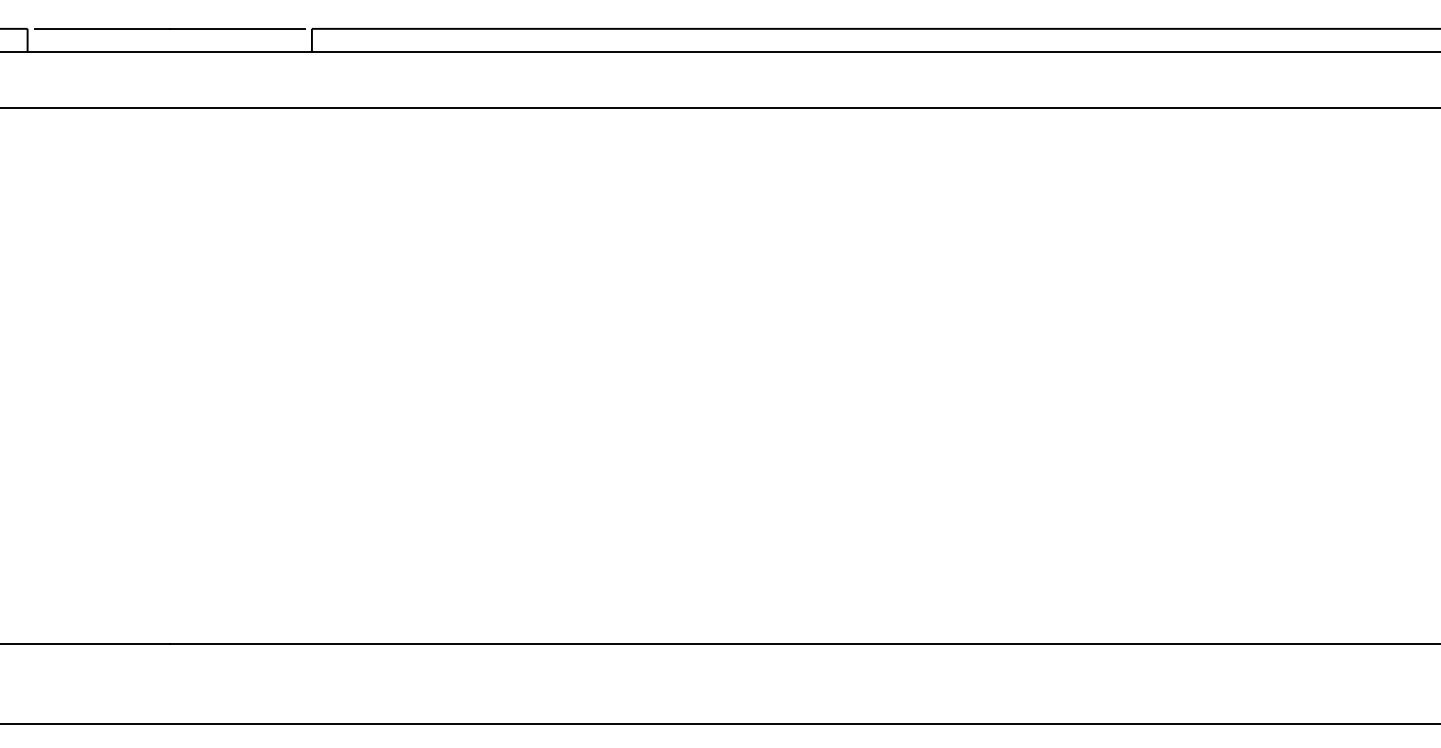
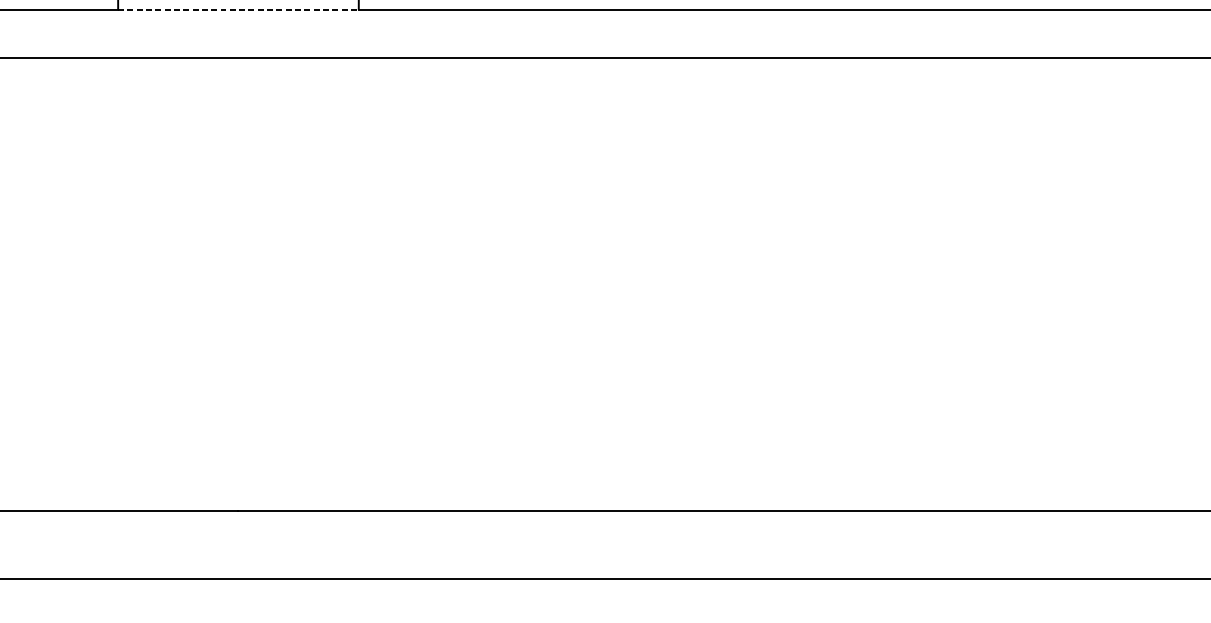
line: (170, 51) -> (239, 9), solid -> dashed

